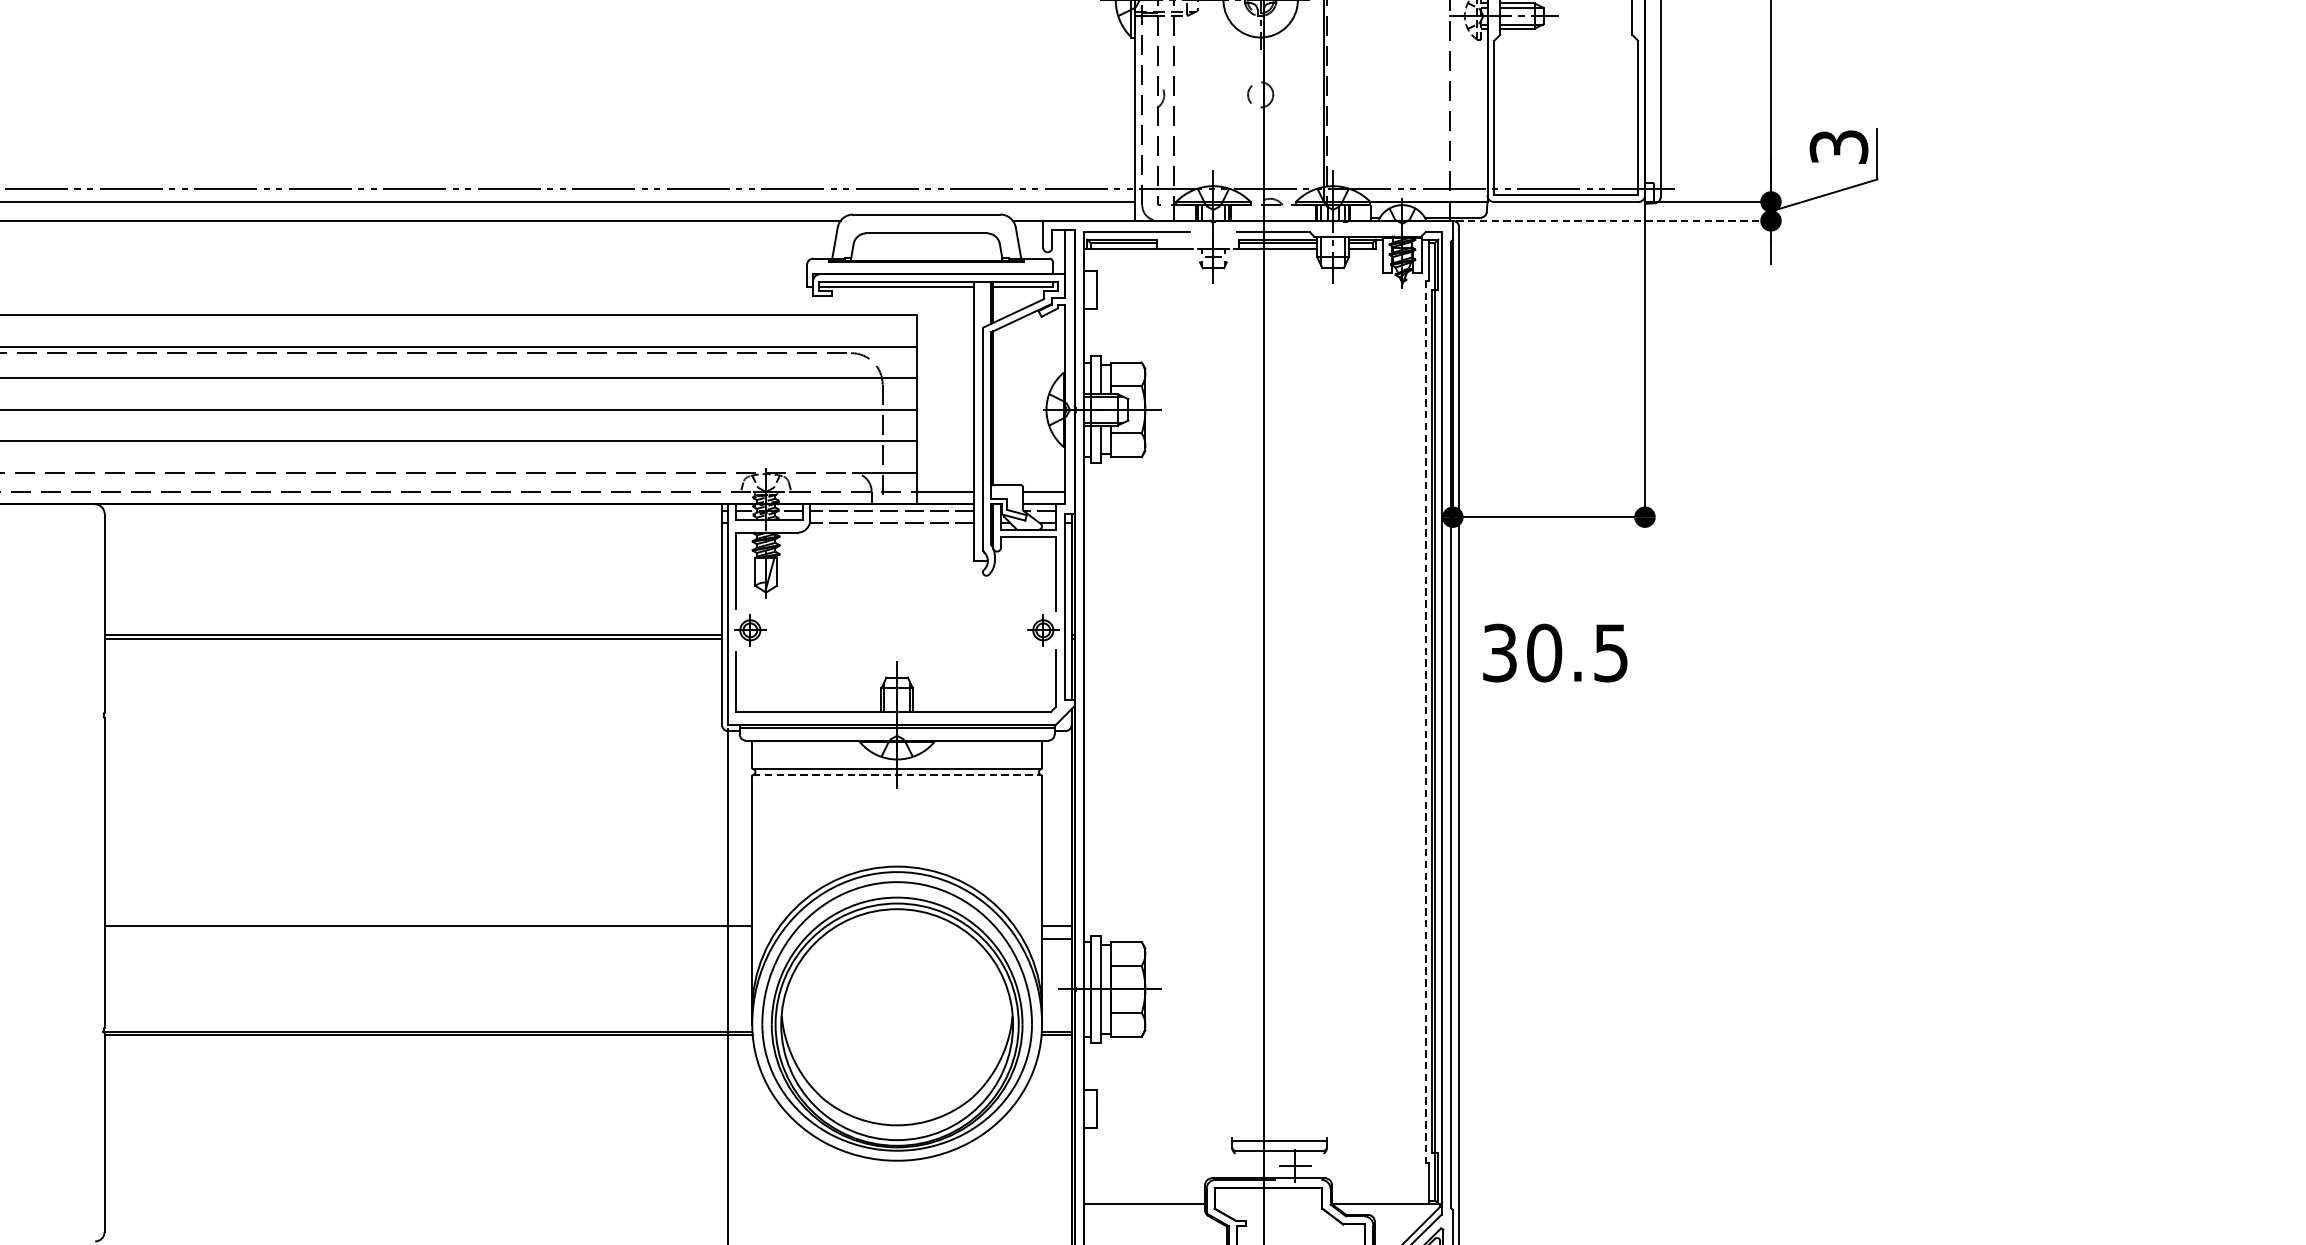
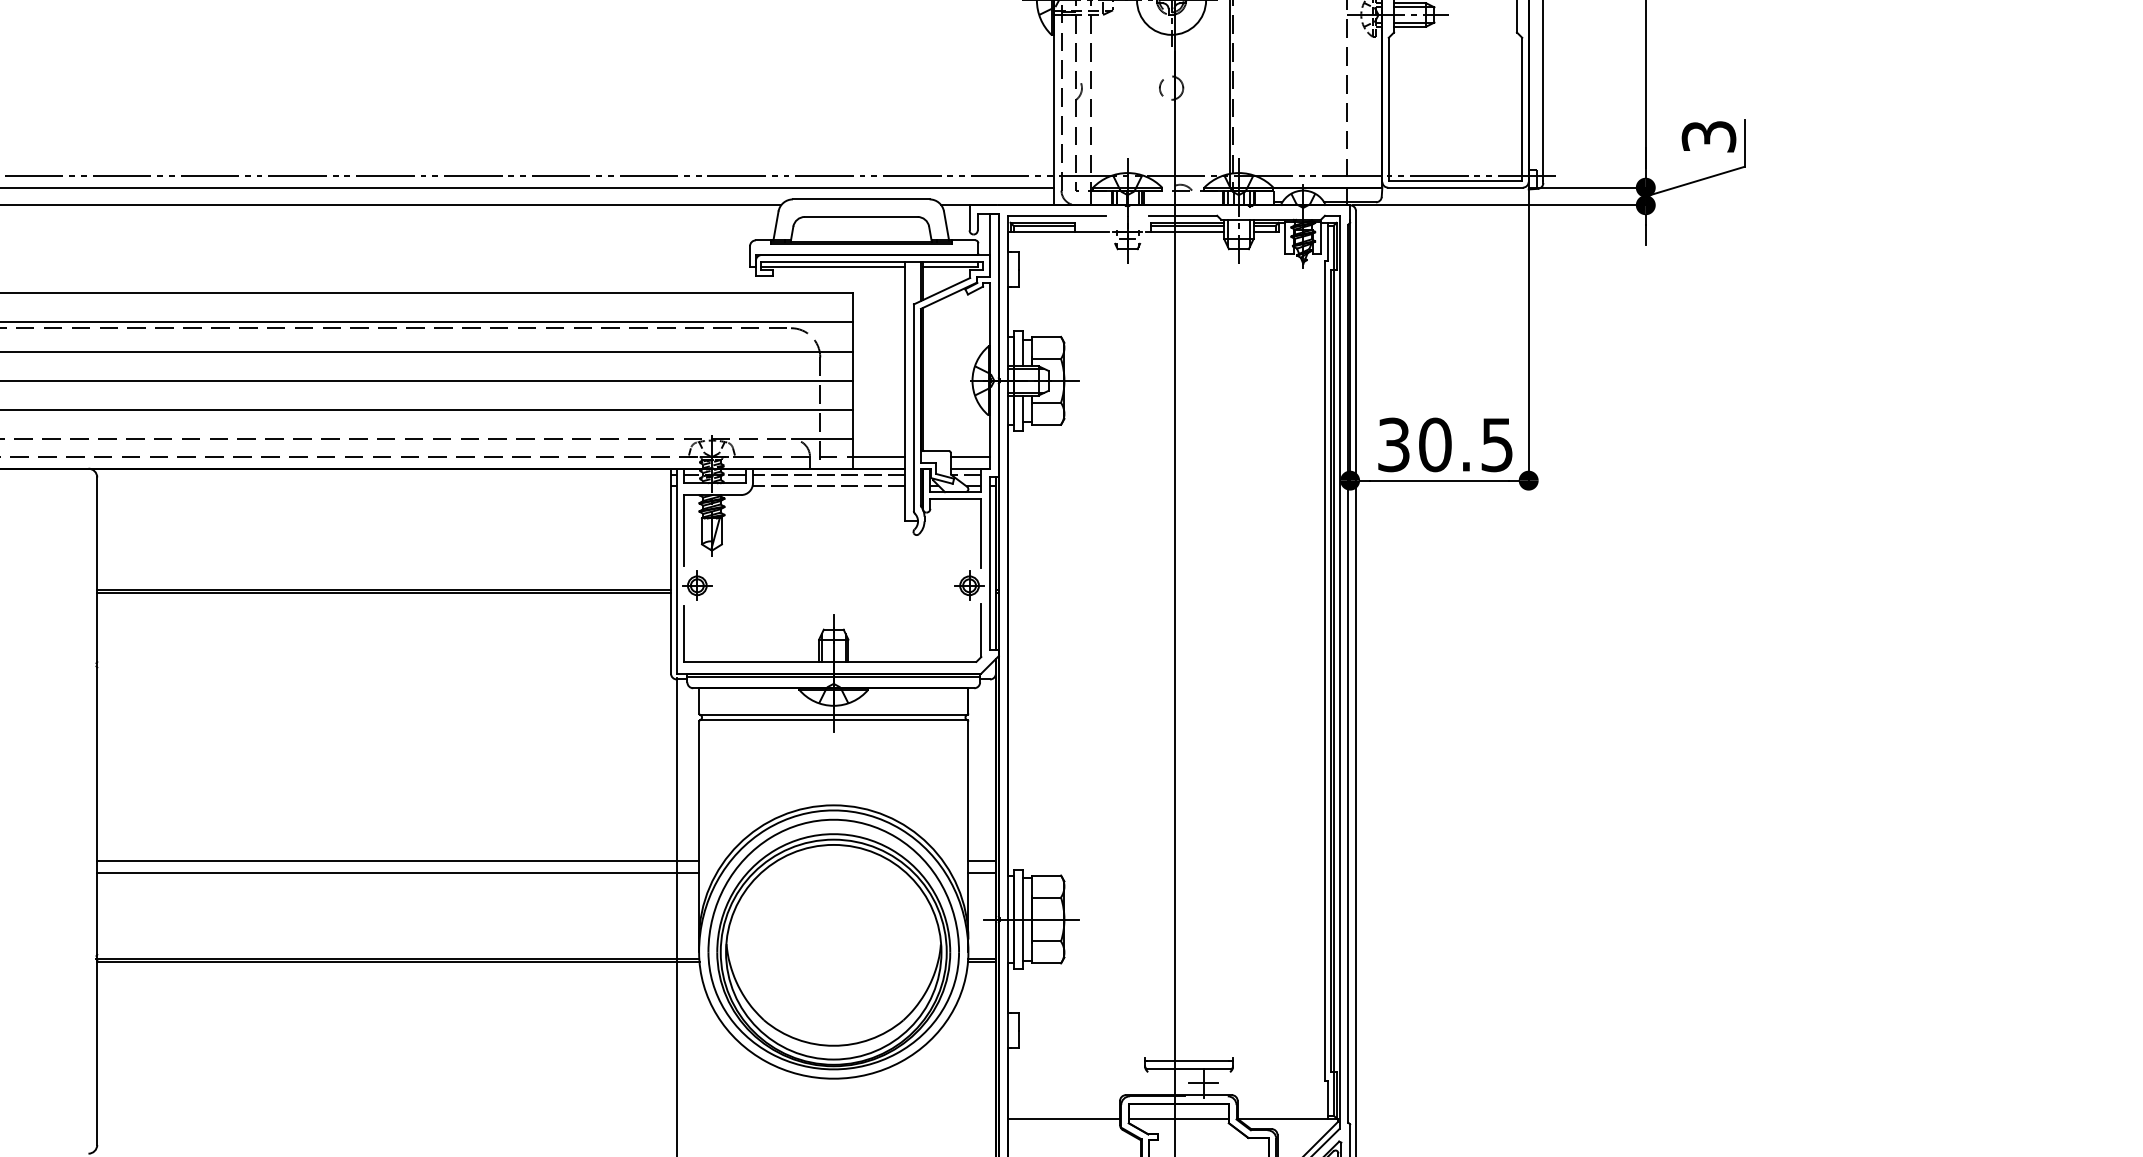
line: (1616, 221) -> (1502, 205), dashed -> solid
text: (1555, 652) -> (1445, 444), moved
line: (1425, 721) -> (1324, 670), dashed -> solid
line: (897, 775) -> (834, 720), dashed -> solid
line: (428, 938) -> (398, 872), added
line: (1268, 1203) -> (1178, 1118), added

